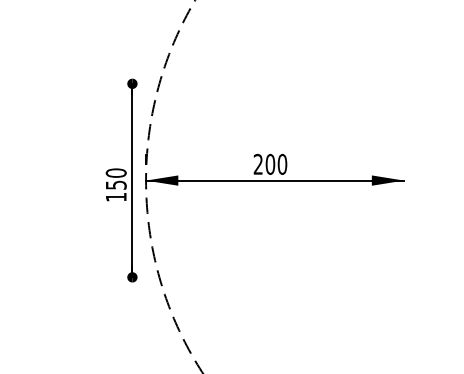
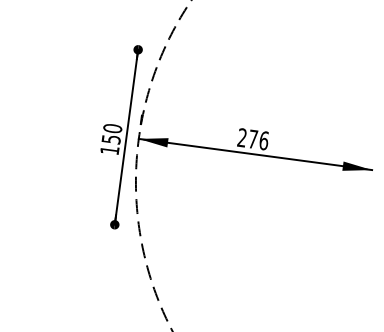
text: (276, 163) -> (258, 139), 200 -> 276

